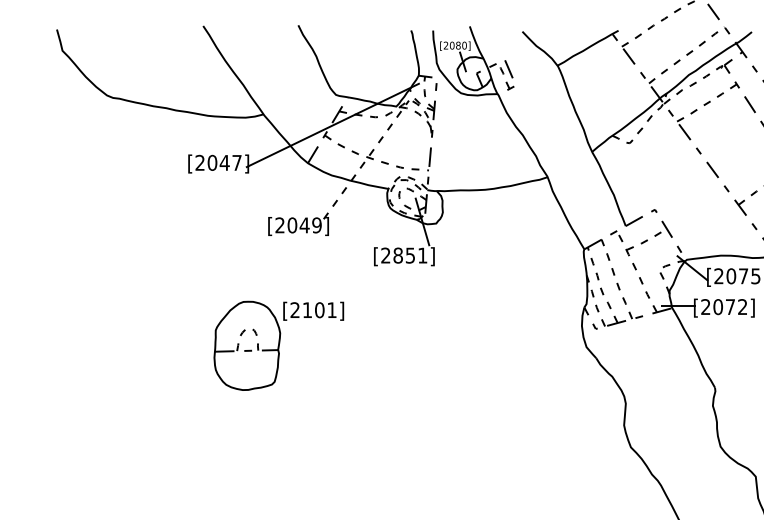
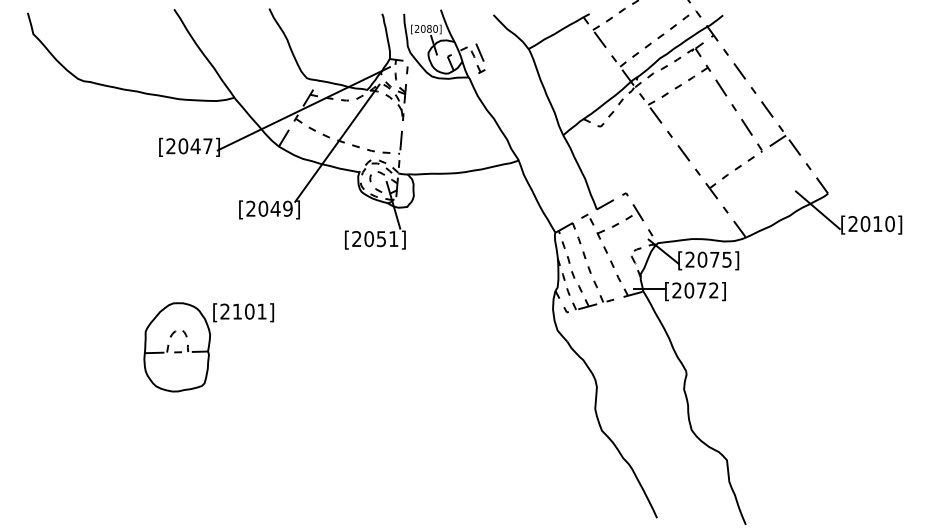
line: (366, 159) -> (337, 142), dashed -> solid
text: (398, 255) -> (369, 238), [2851] -> [2051]
part: (278, 346) -> (208, 347), moved

